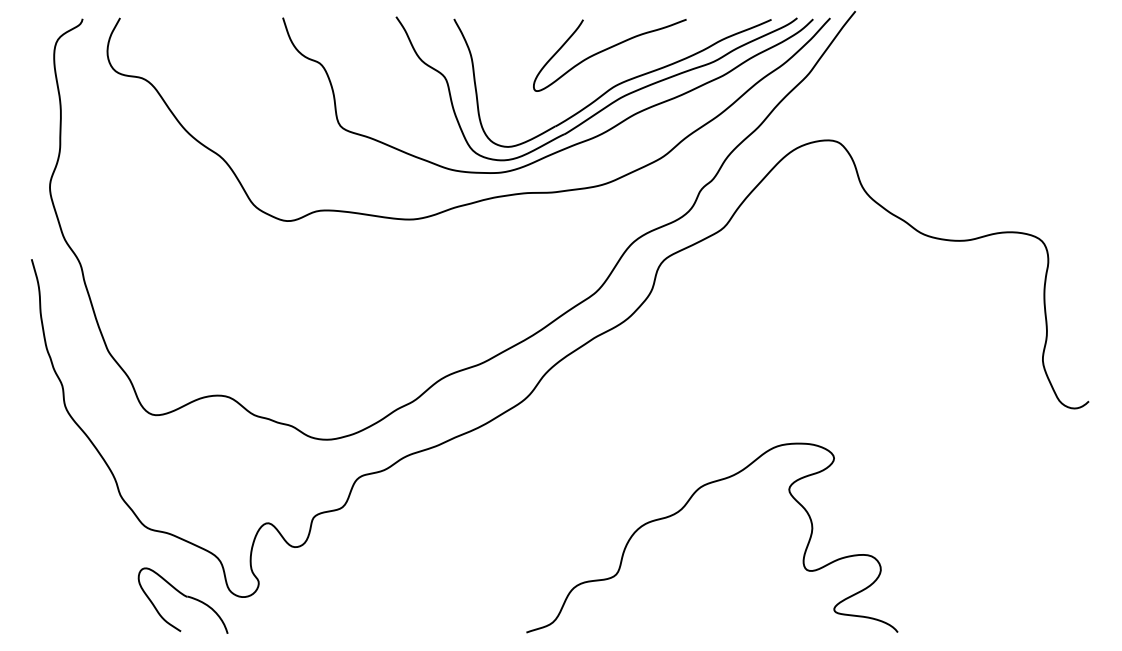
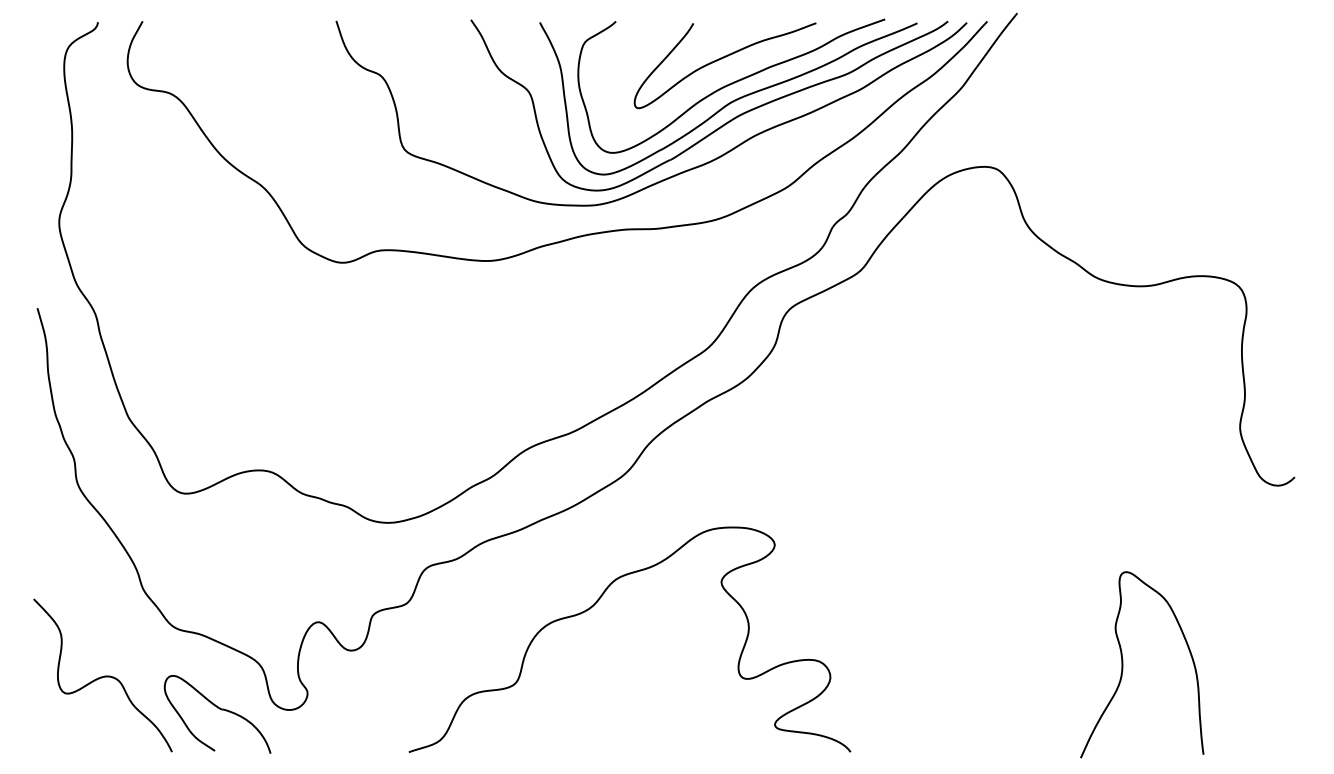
curve: (615, 71) -> (731, 84), added
curve: (683, 508) -> (595, 604), moved
curve: (944, 558) -> (1123, 664), added
curve: (86, 568) -> (102, 676), added

